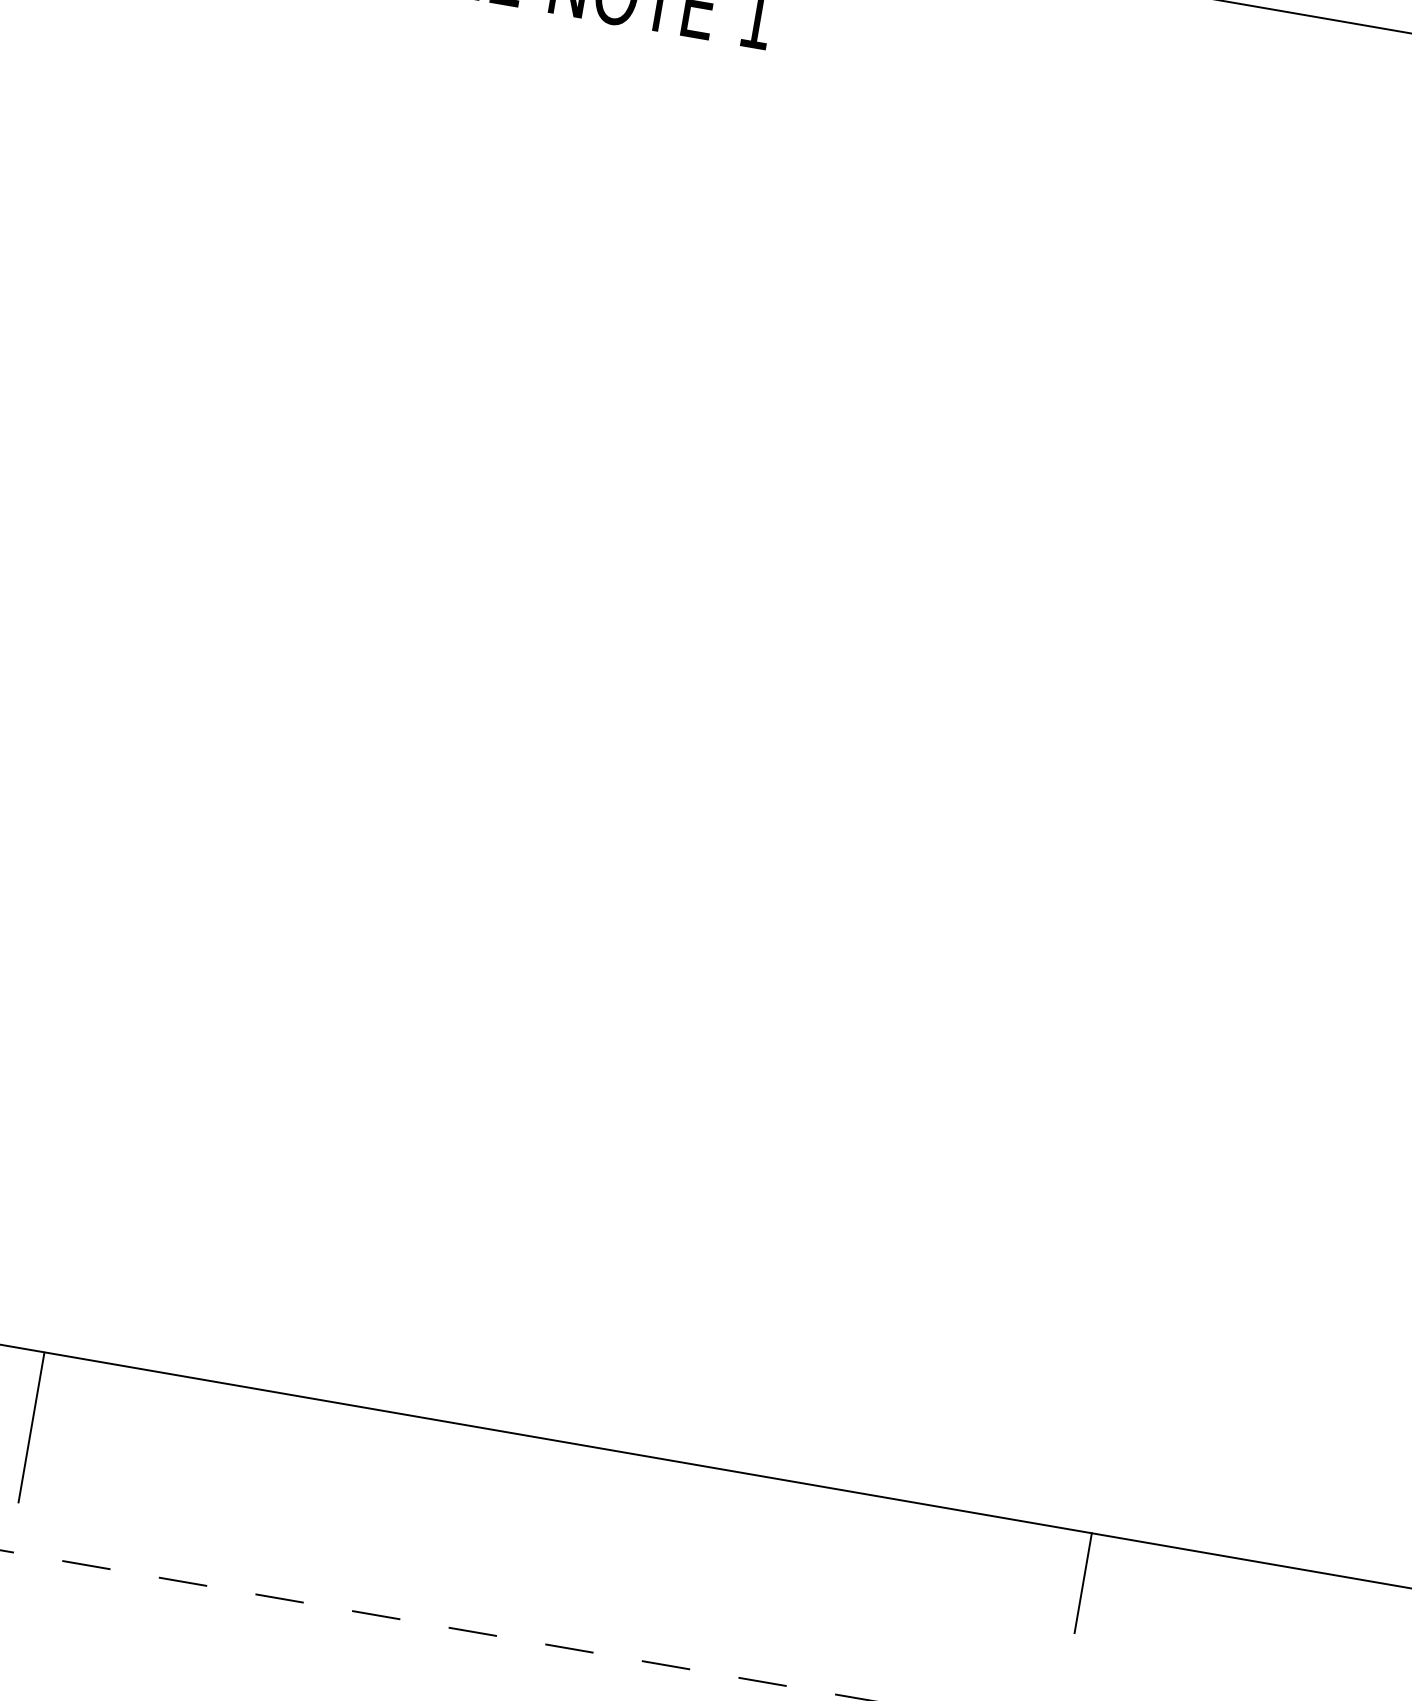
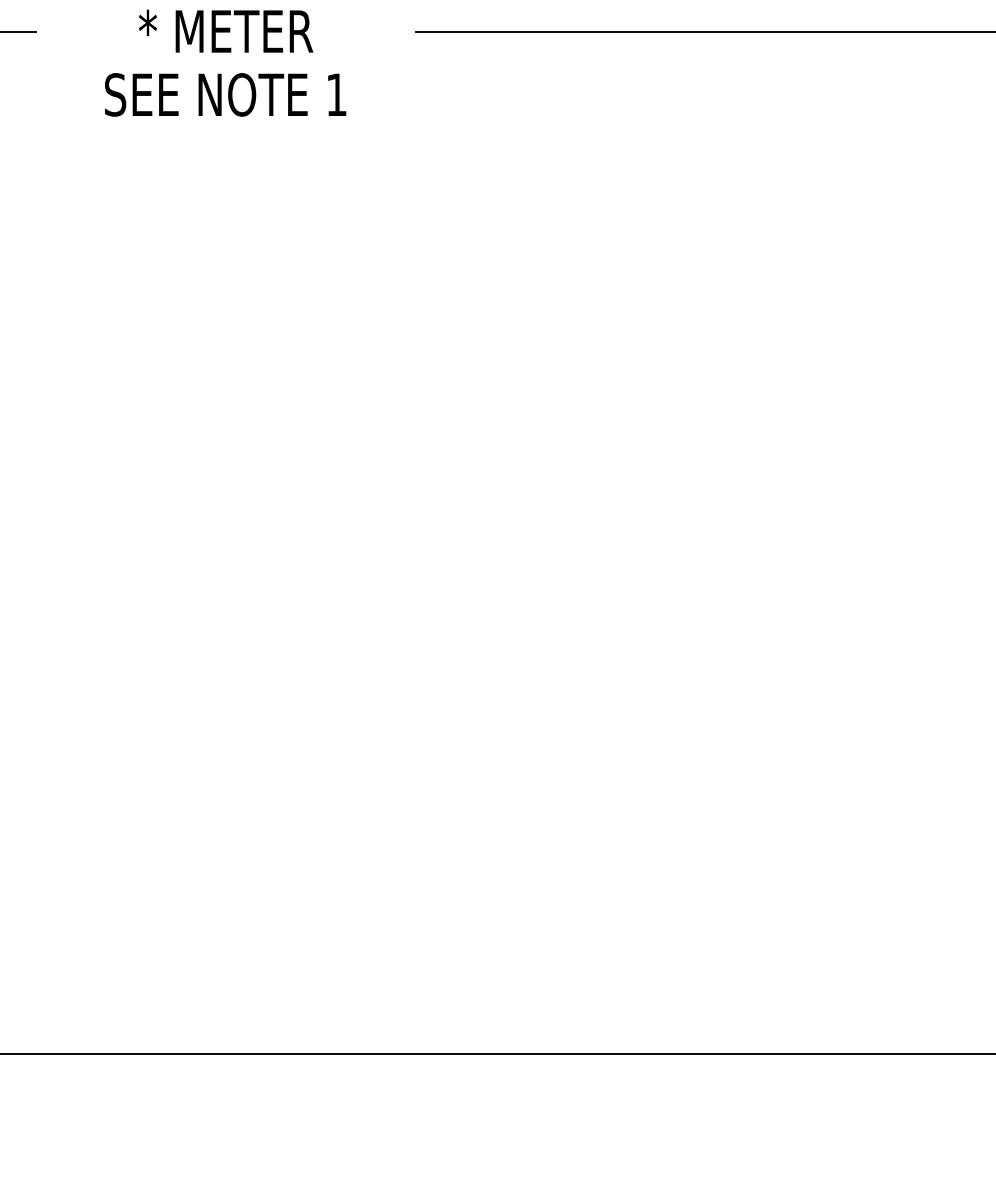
line: (30, 1426) -> (19, 1104), removed
line: (1083, 1583) -> (729, 1087), removed

